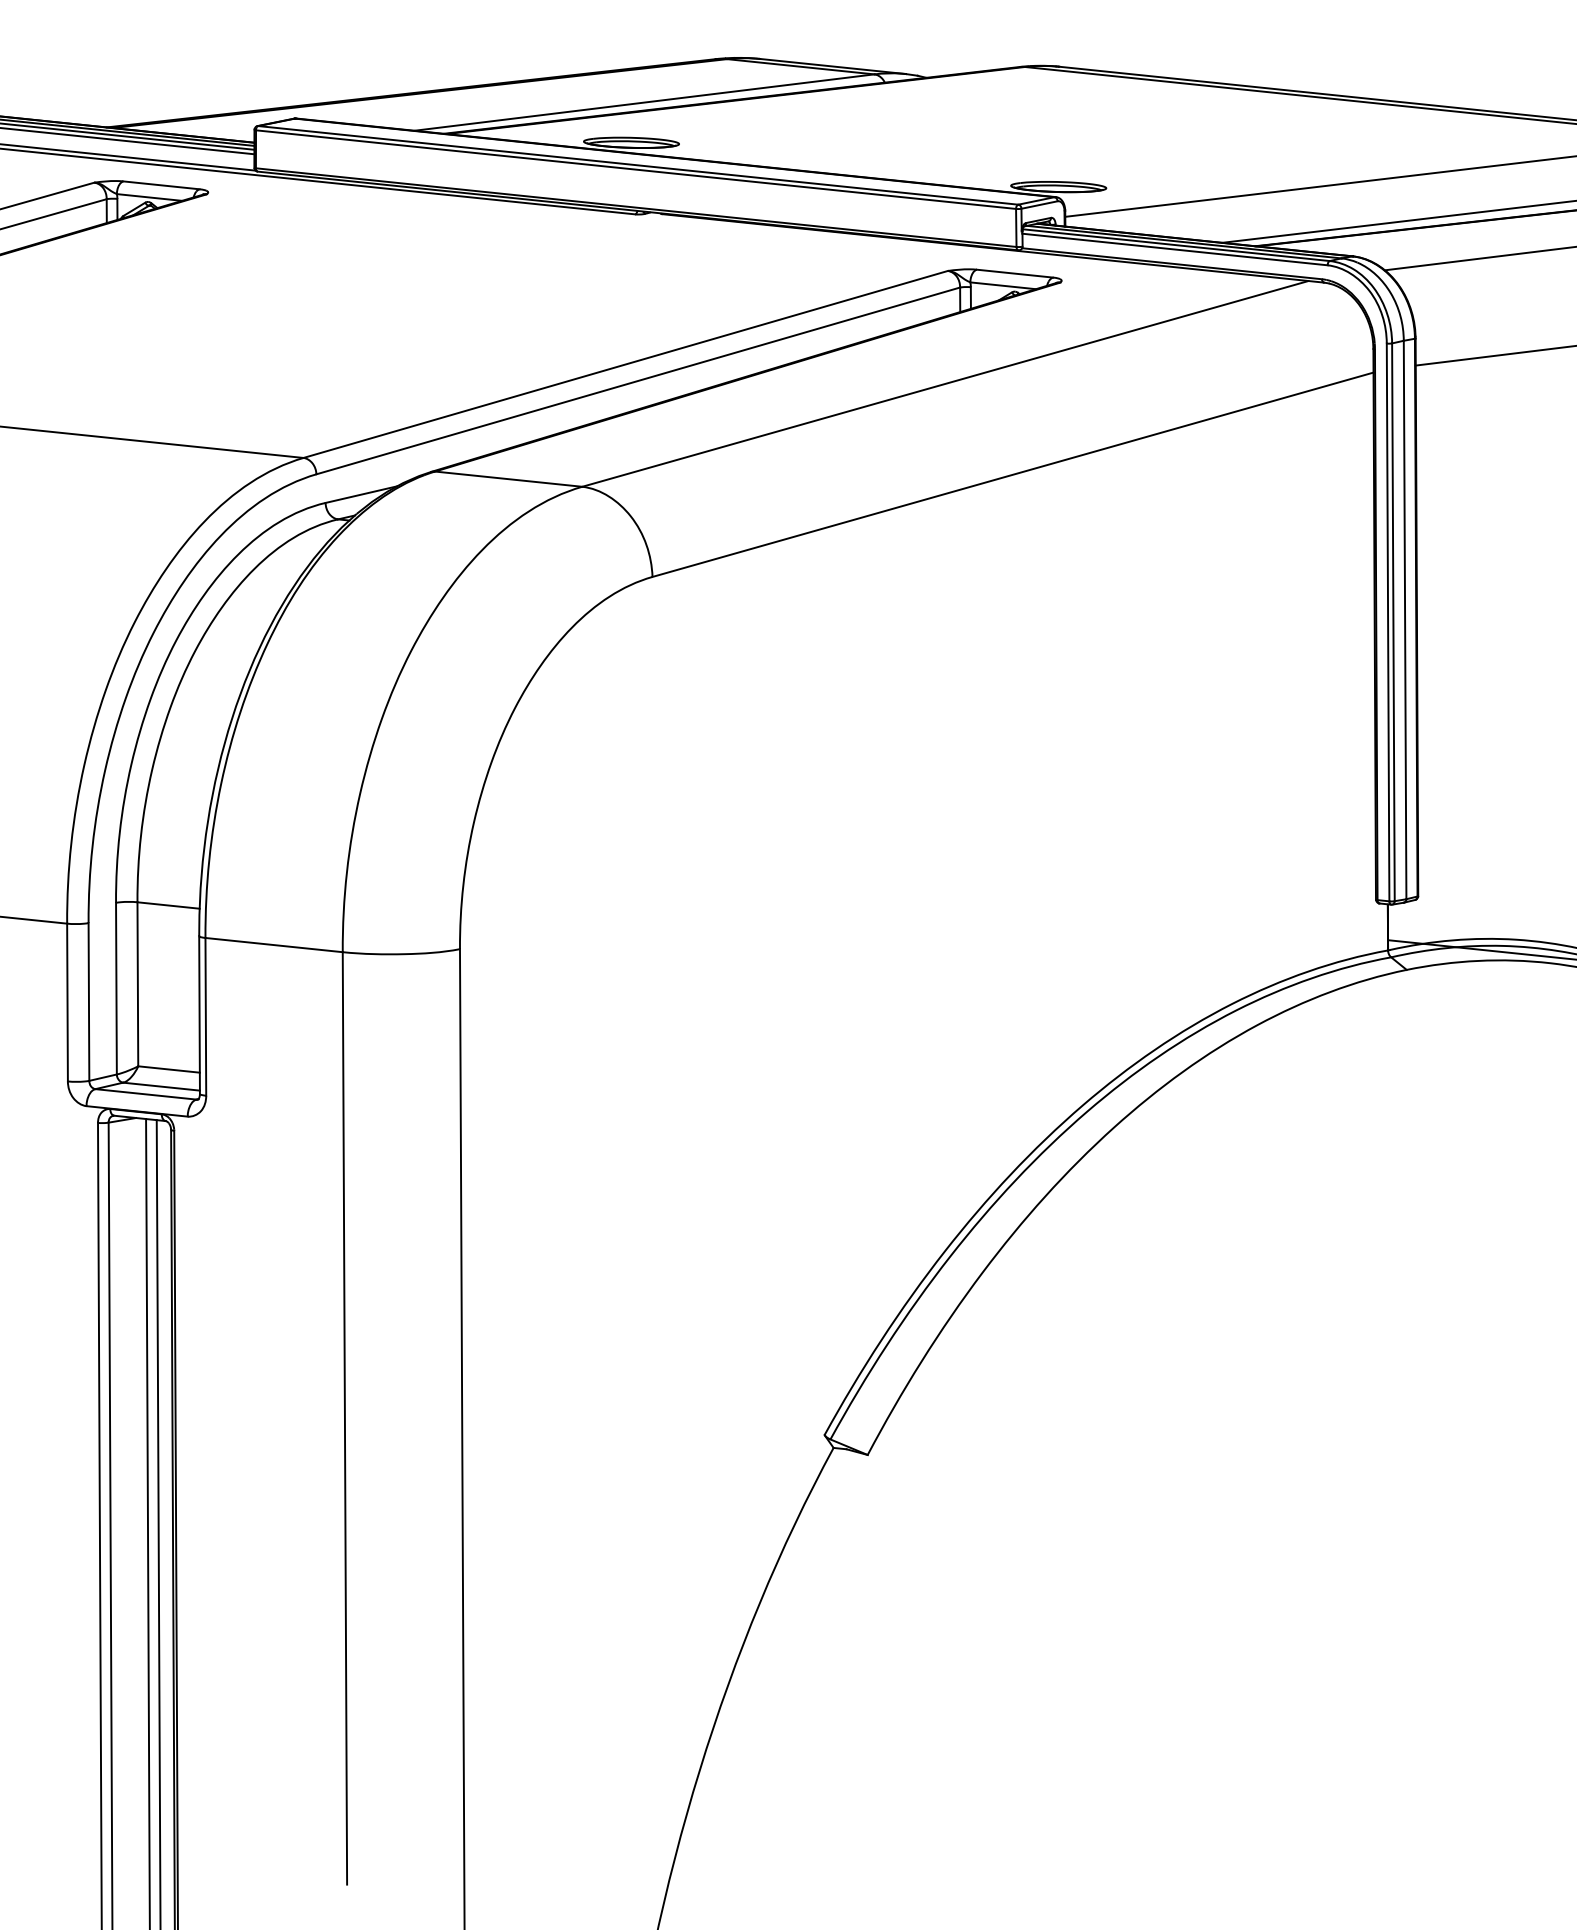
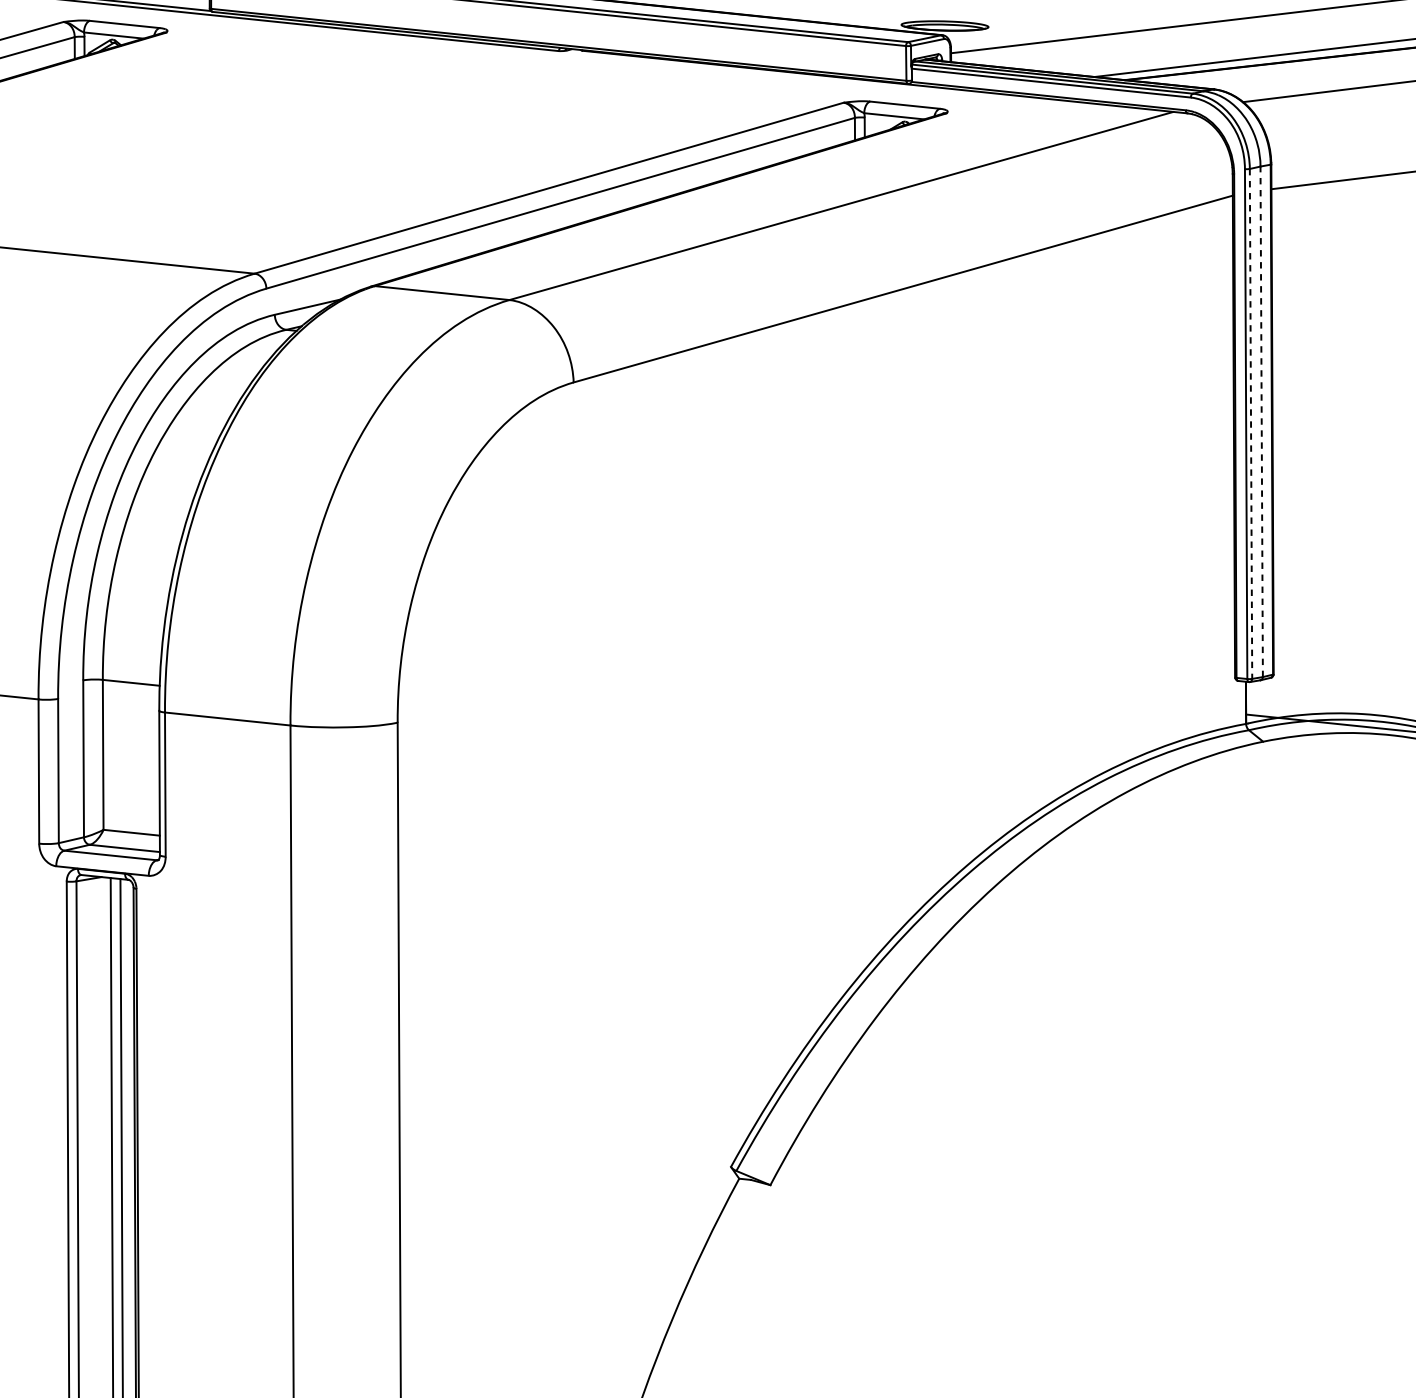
line: (1405, 619) -> (1262, 421), solid -> dashed
line: (1393, 622) -> (1251, 424), solid -> dashed

